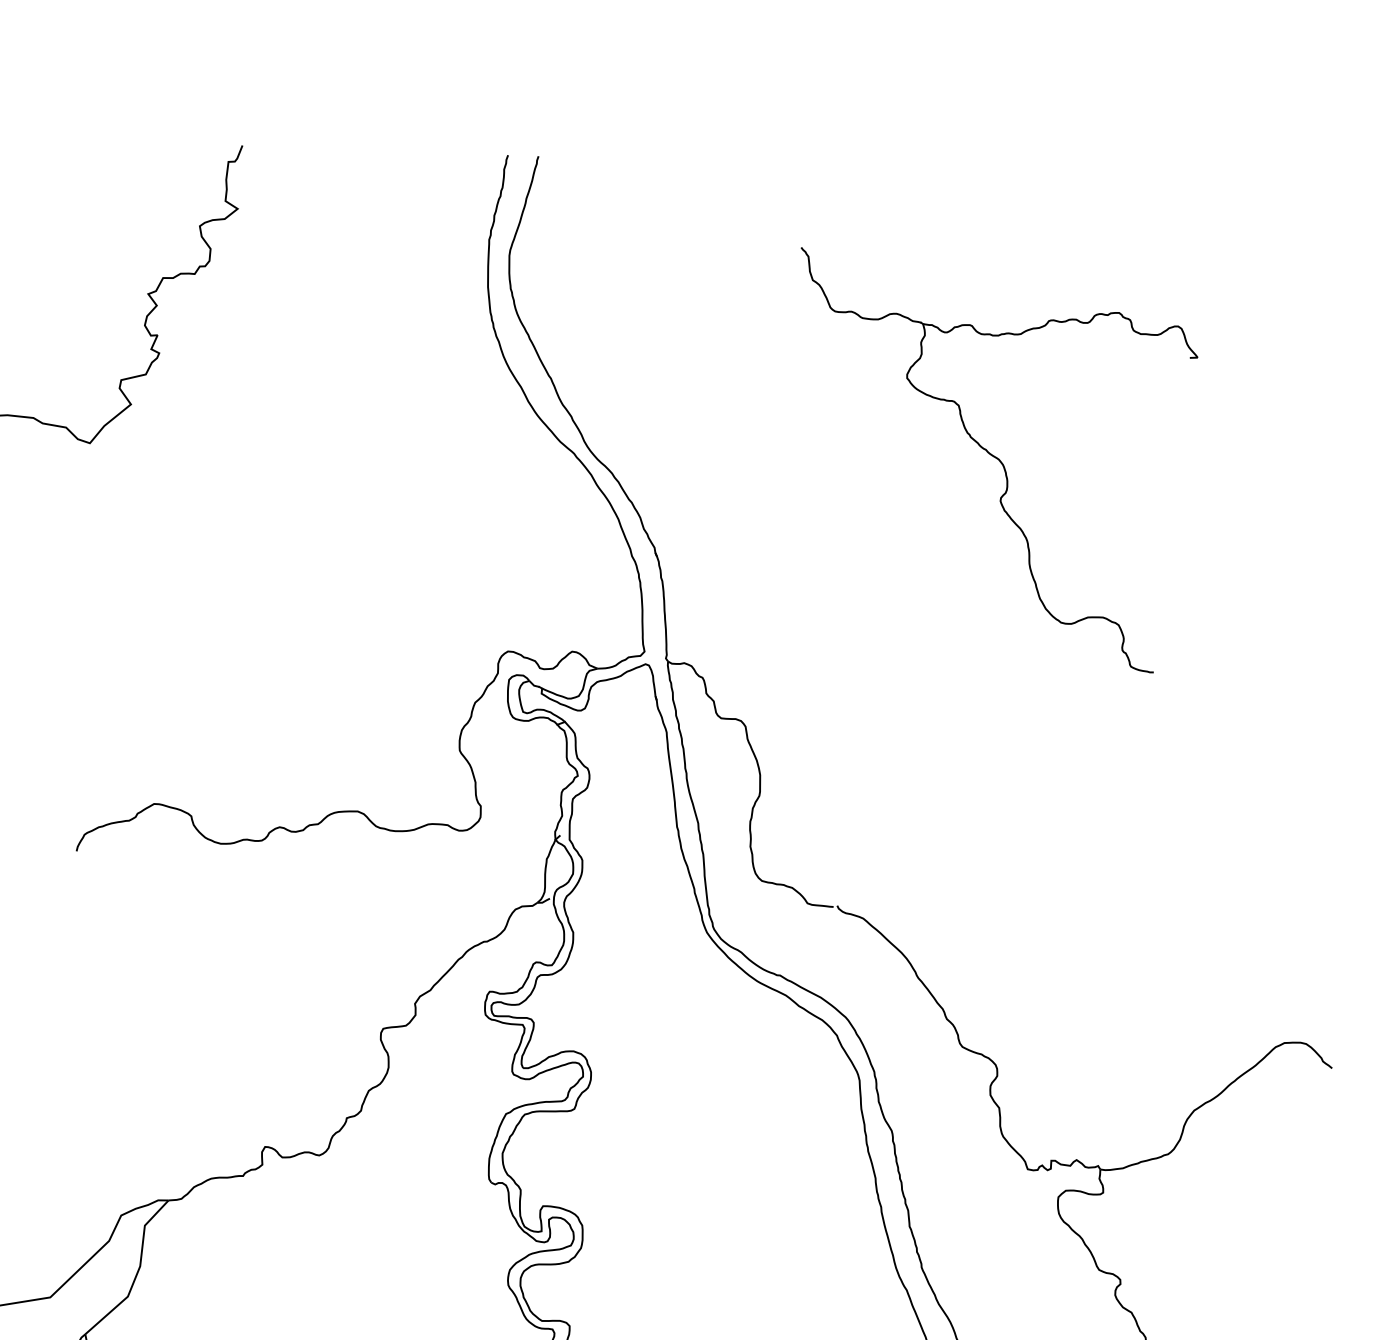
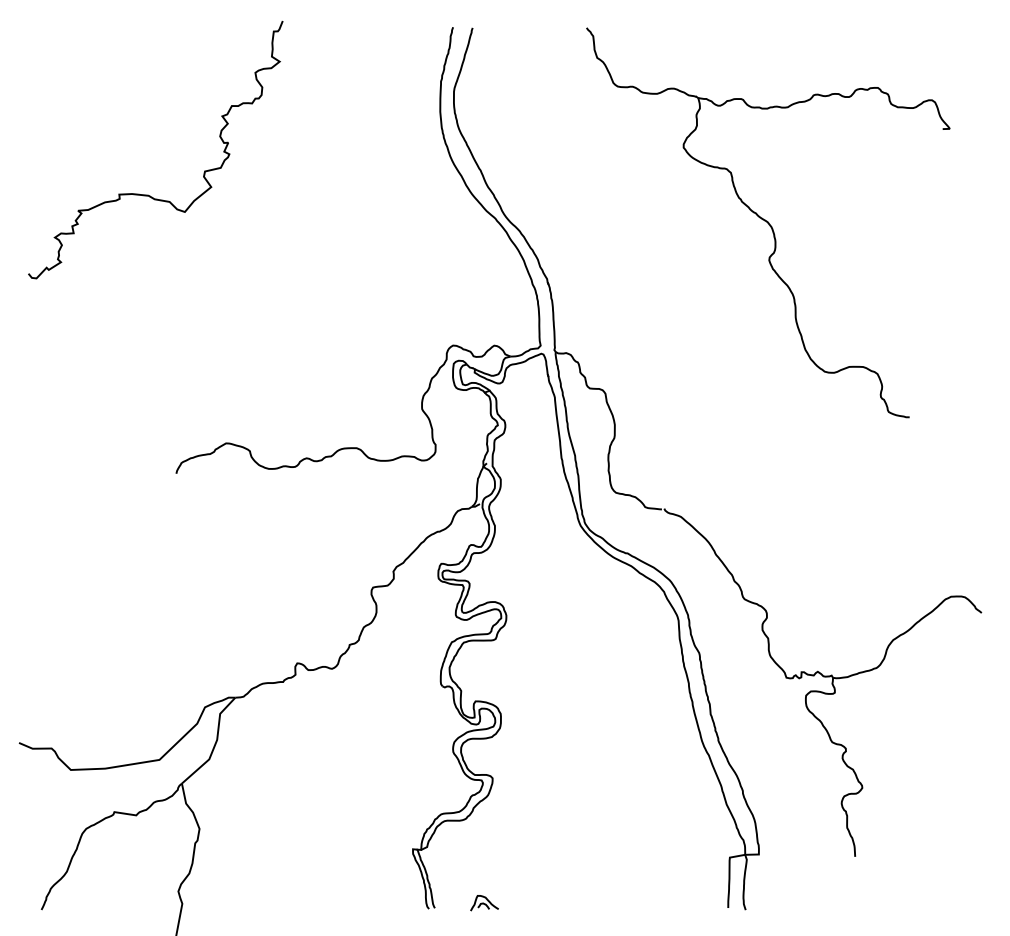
part: (999, 459) -> (768, 222), size x1.43

